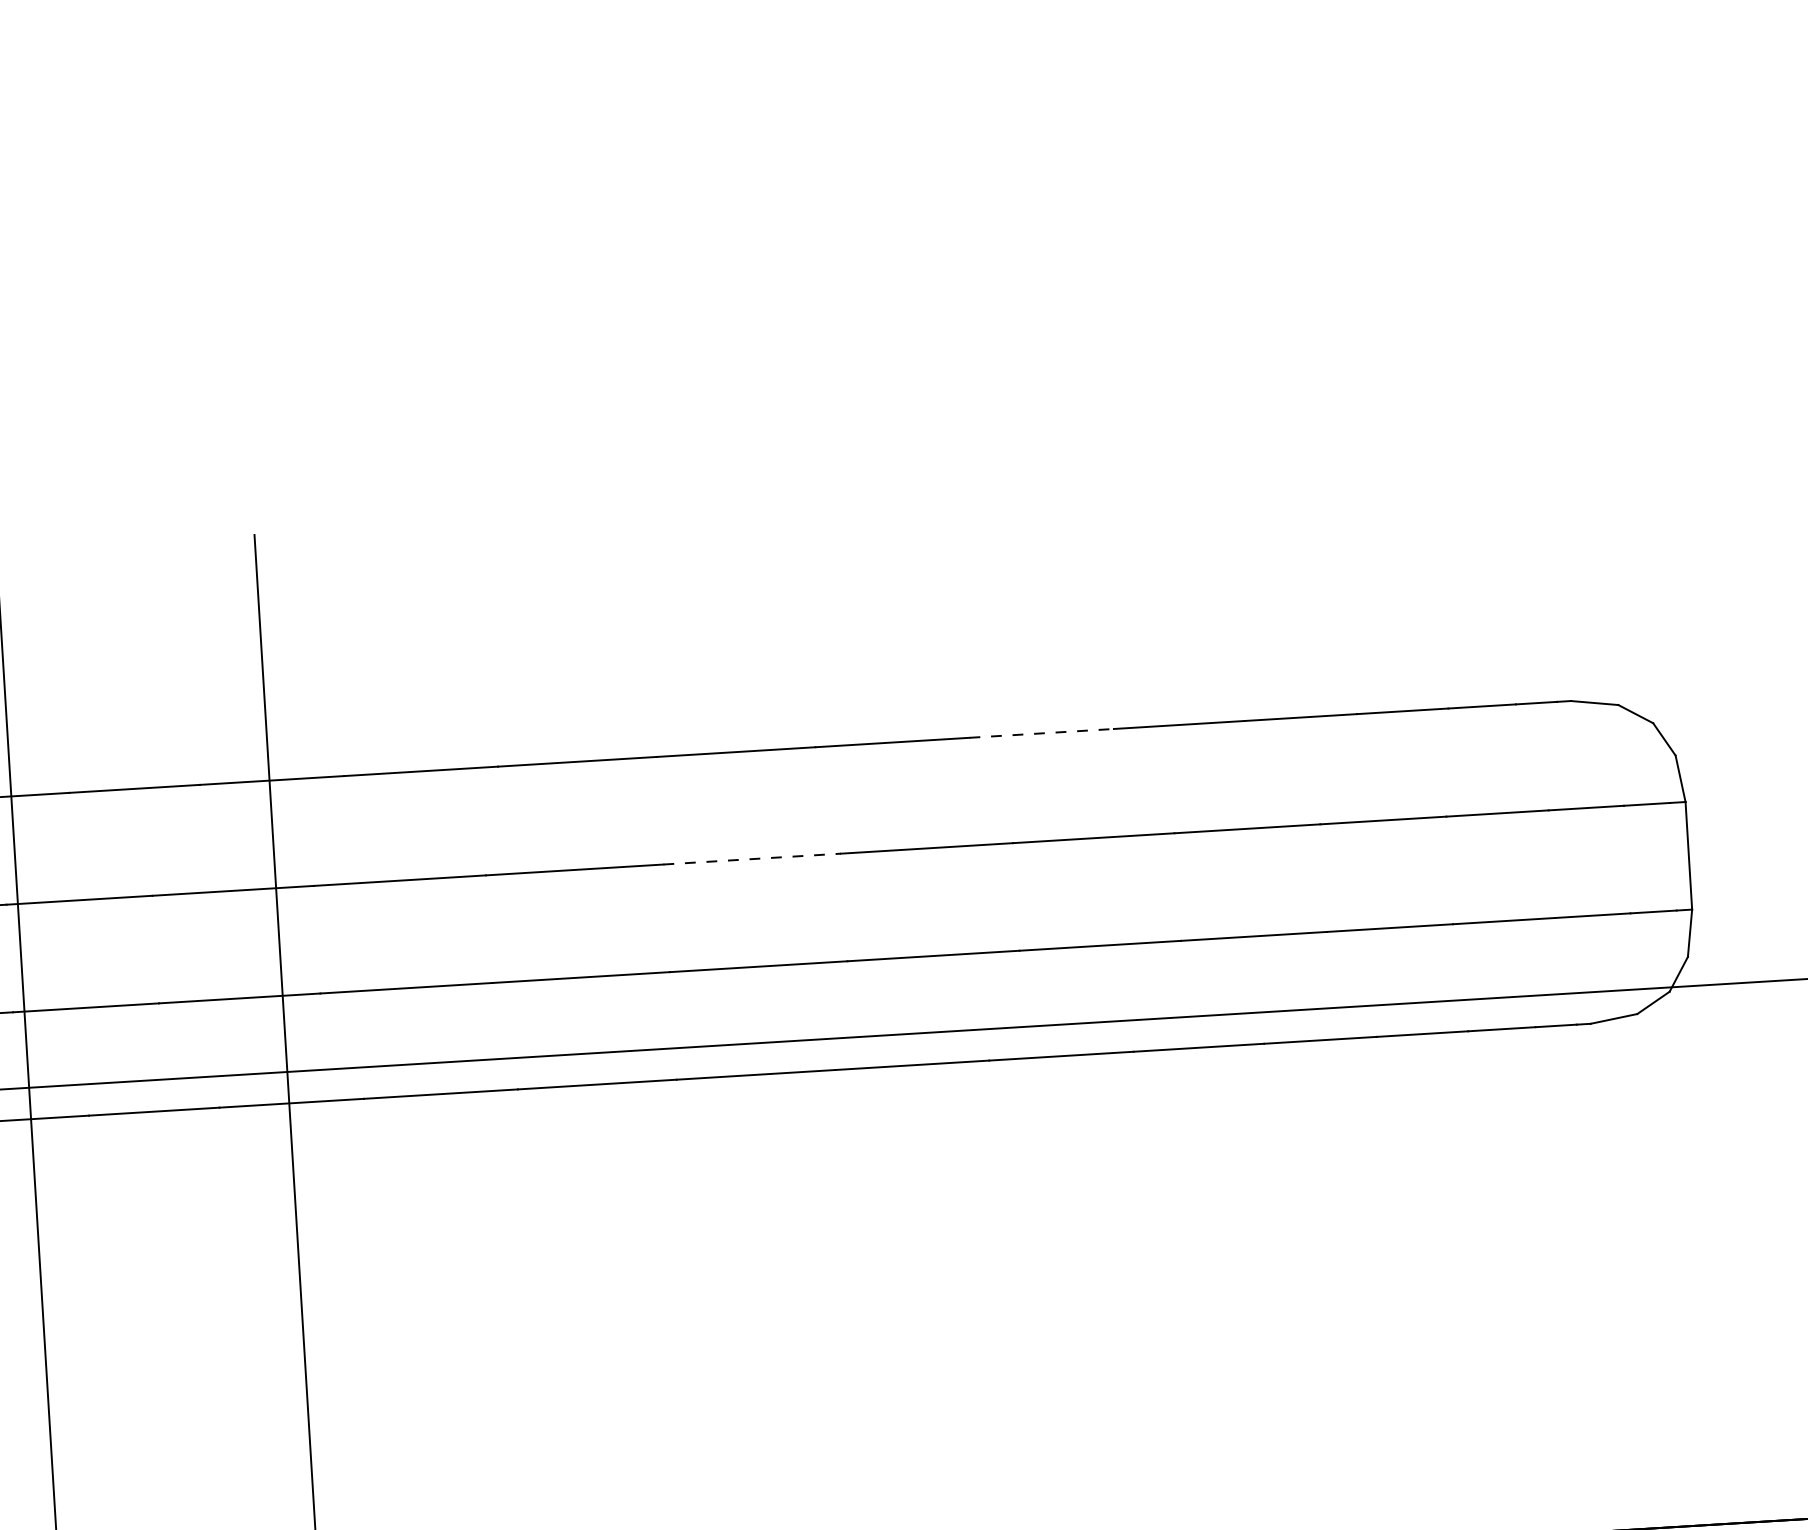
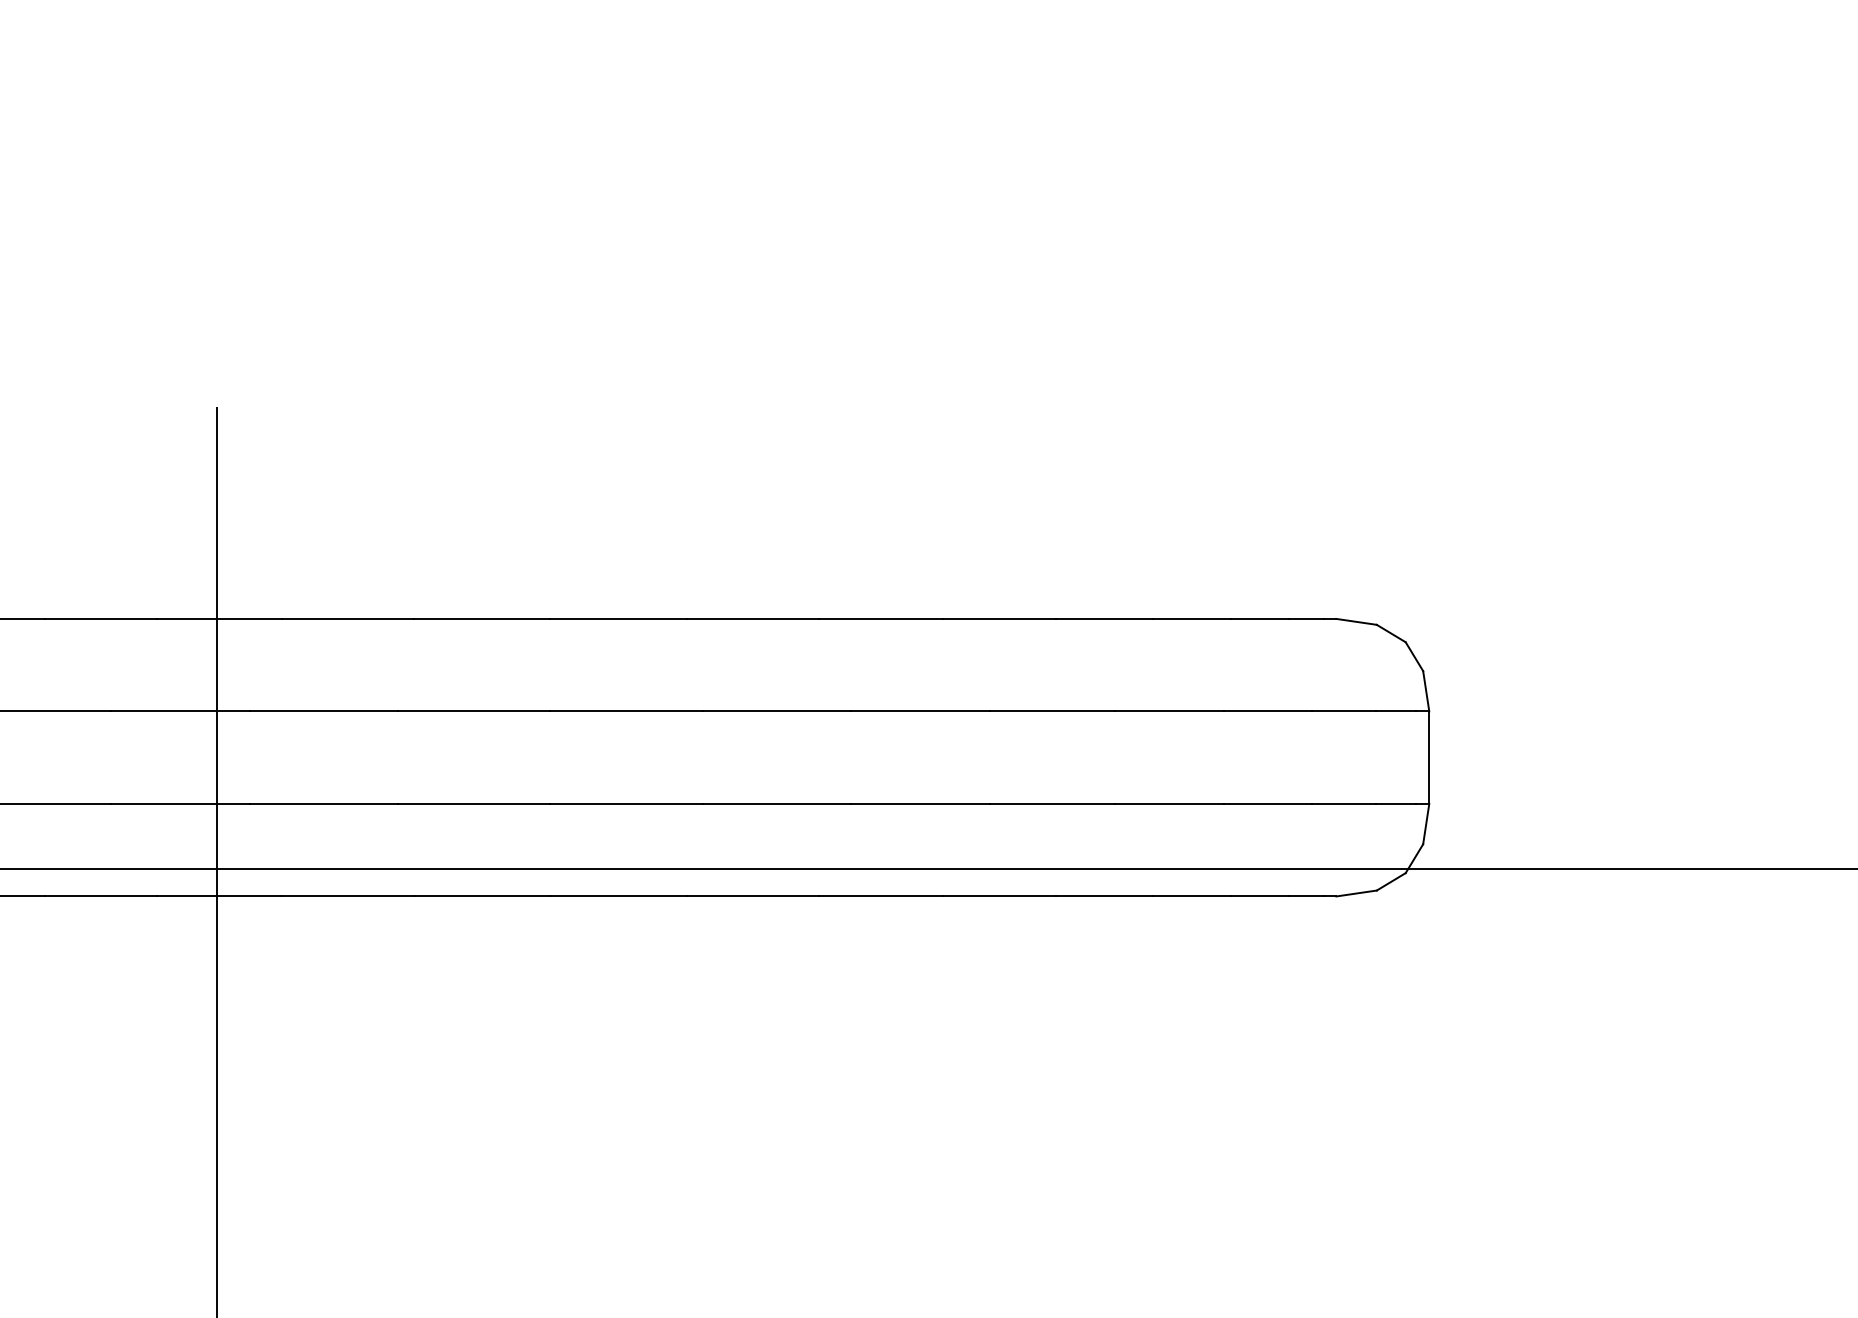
line: (1041, 732) -> (881, 618), dashed -> solid
line: (753, 859) -> (627, 711), dashed -> solid

